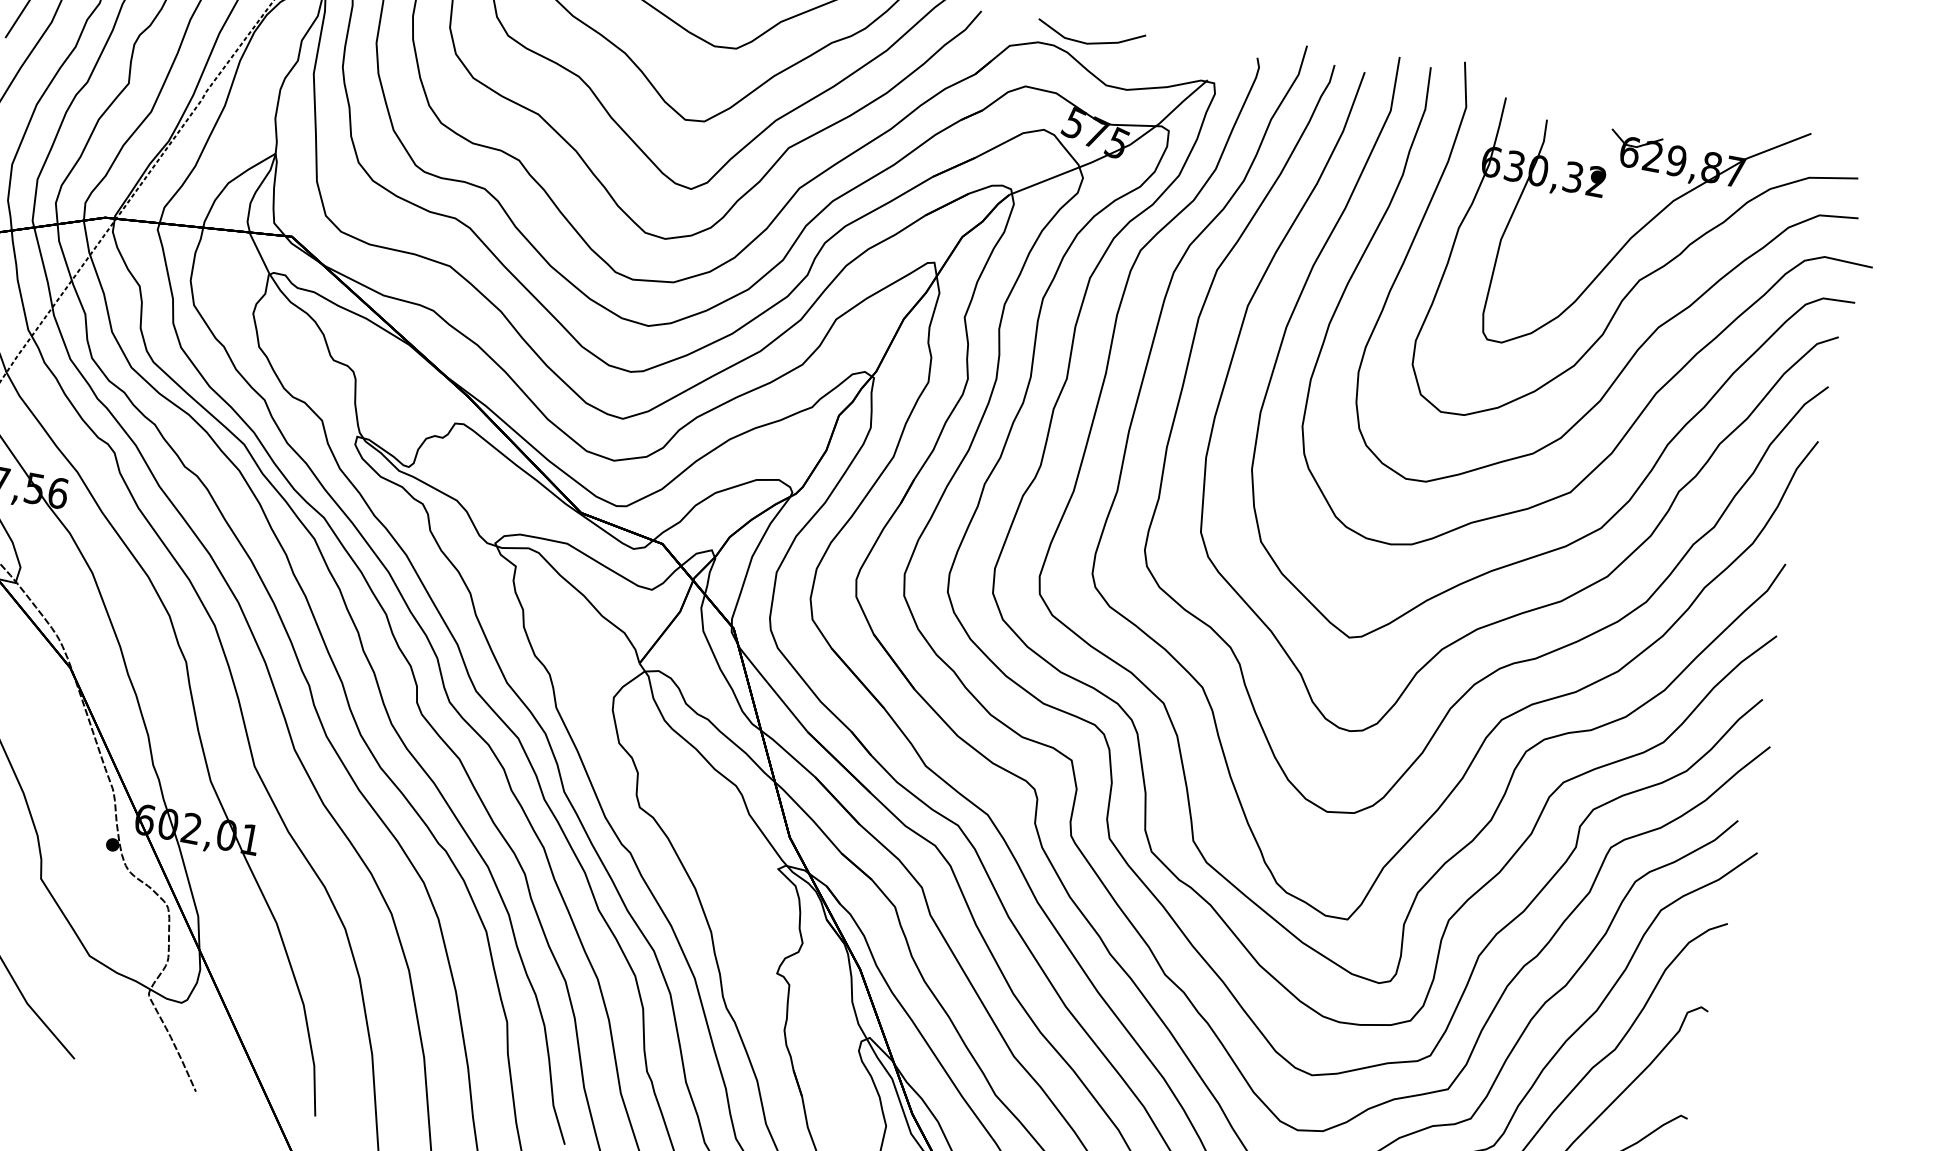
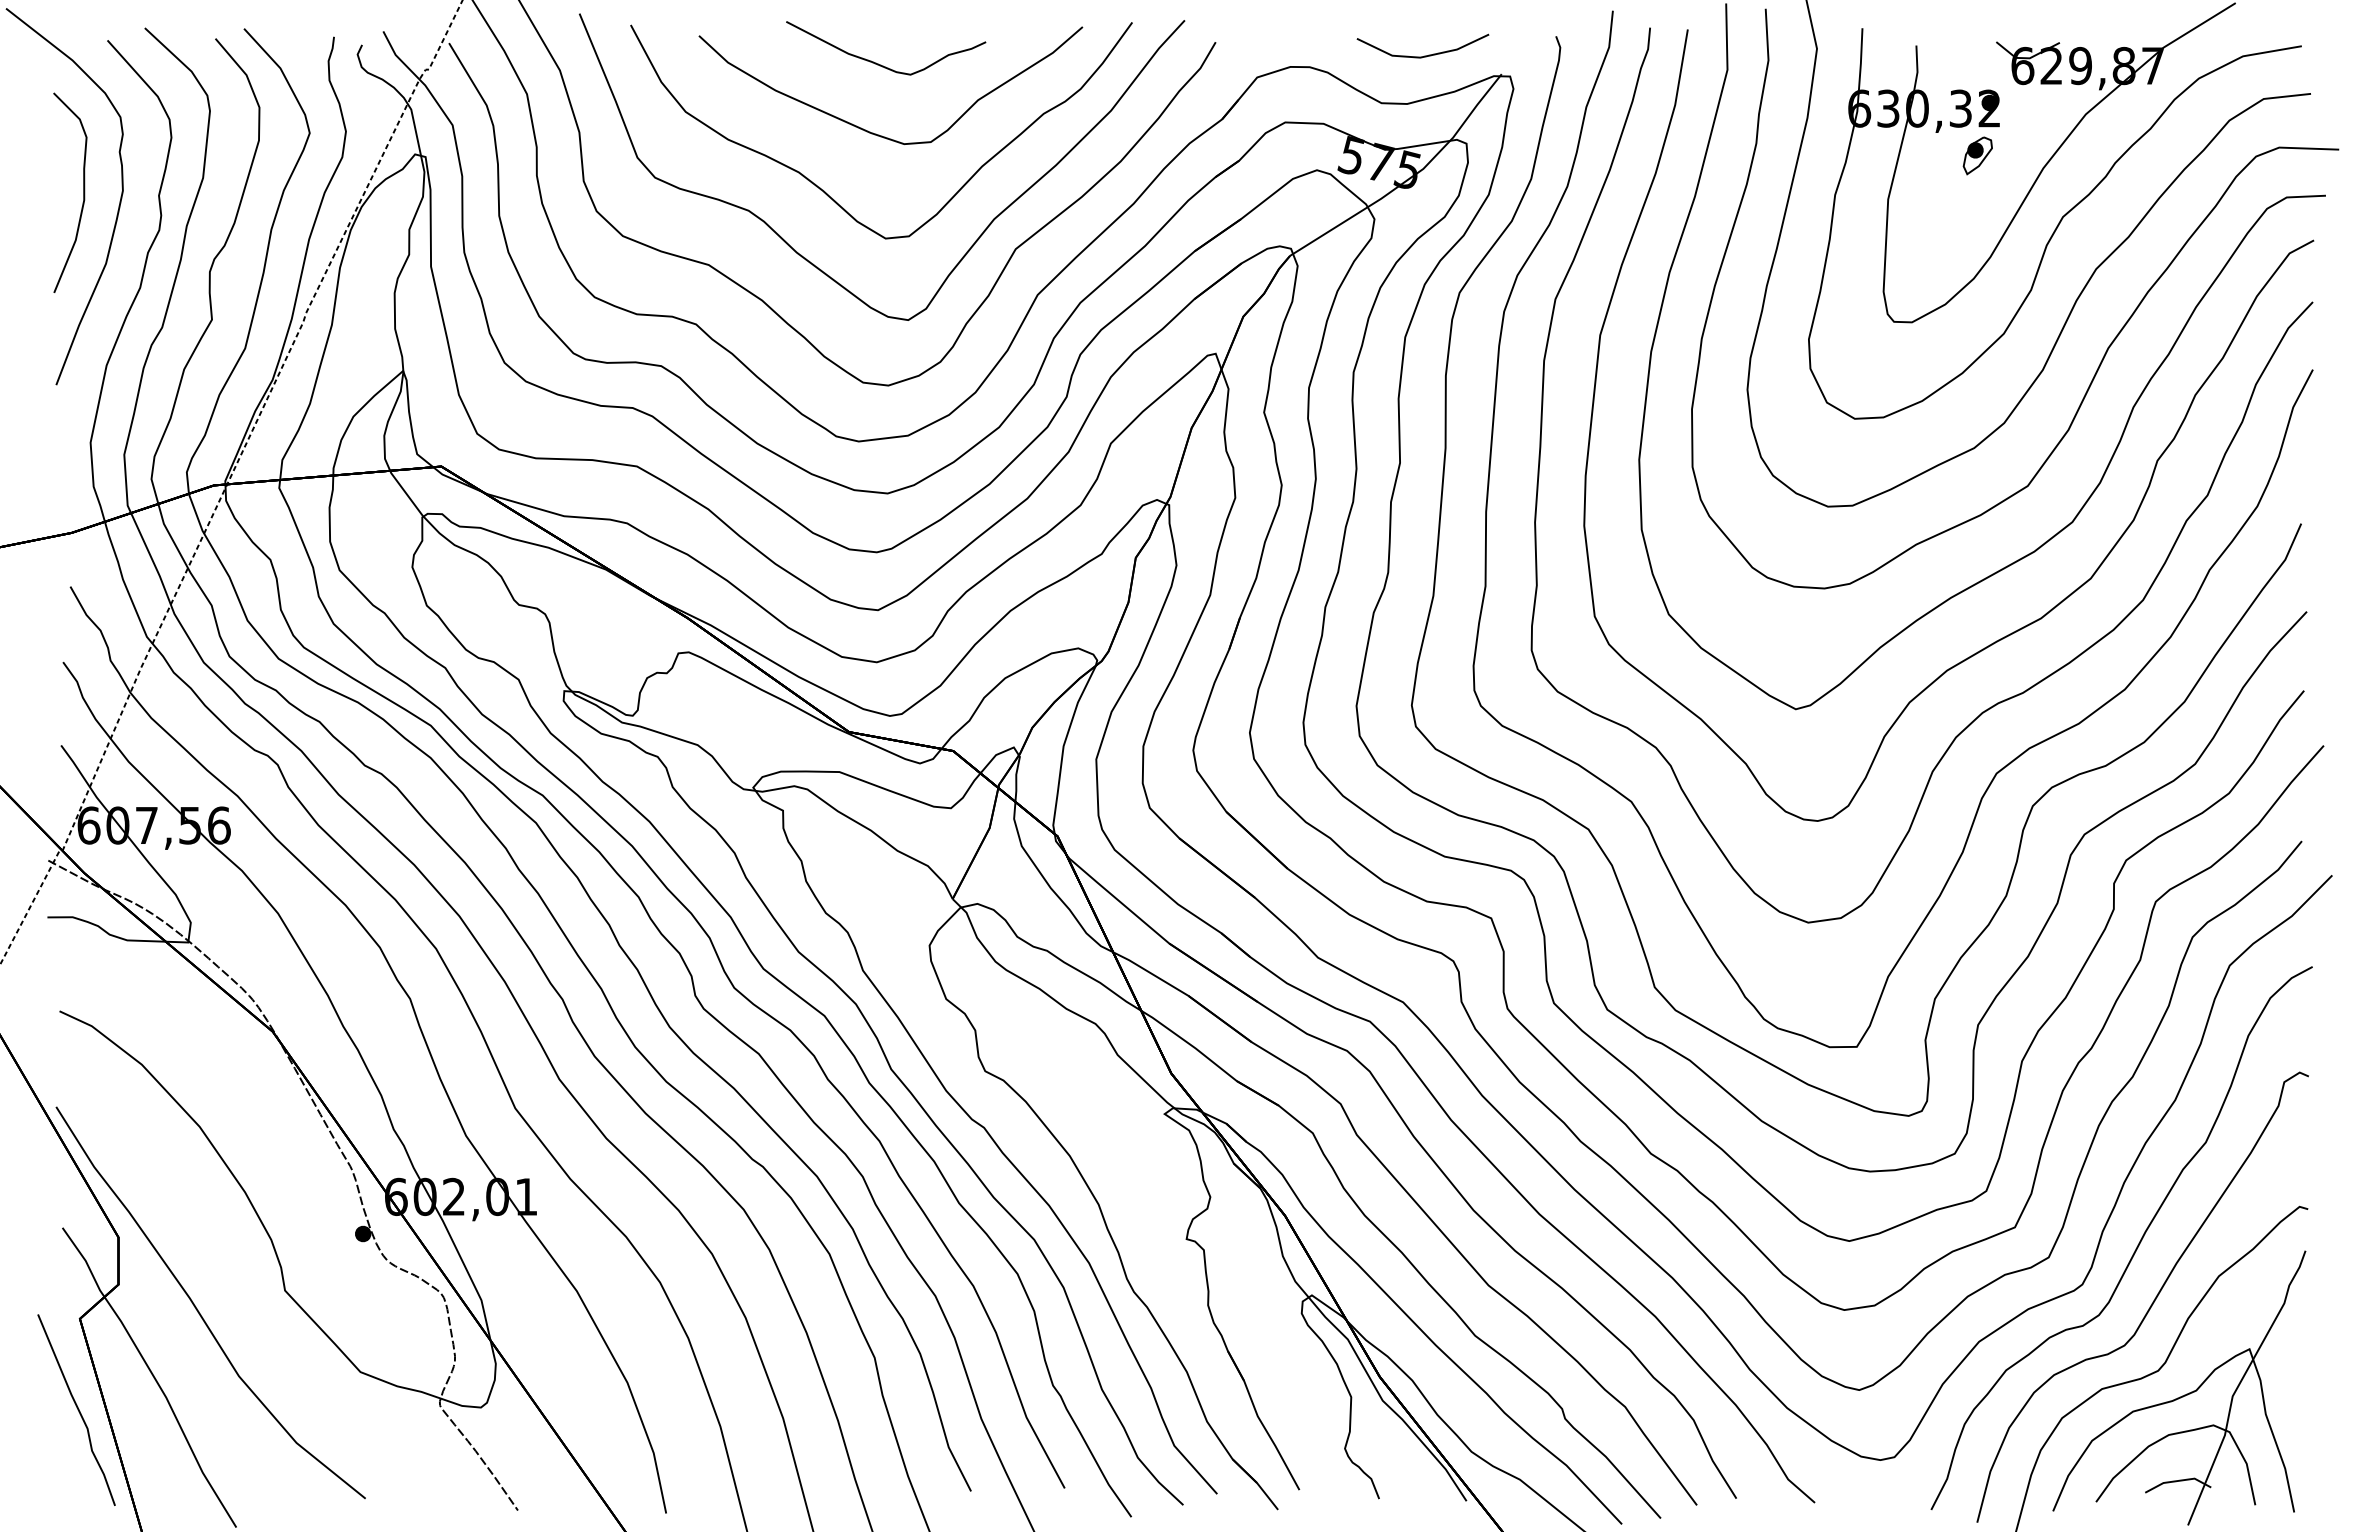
line: (1090, 42) -> (1424, 55), moved
part: (1579, 217) -> (1977, 155), added

